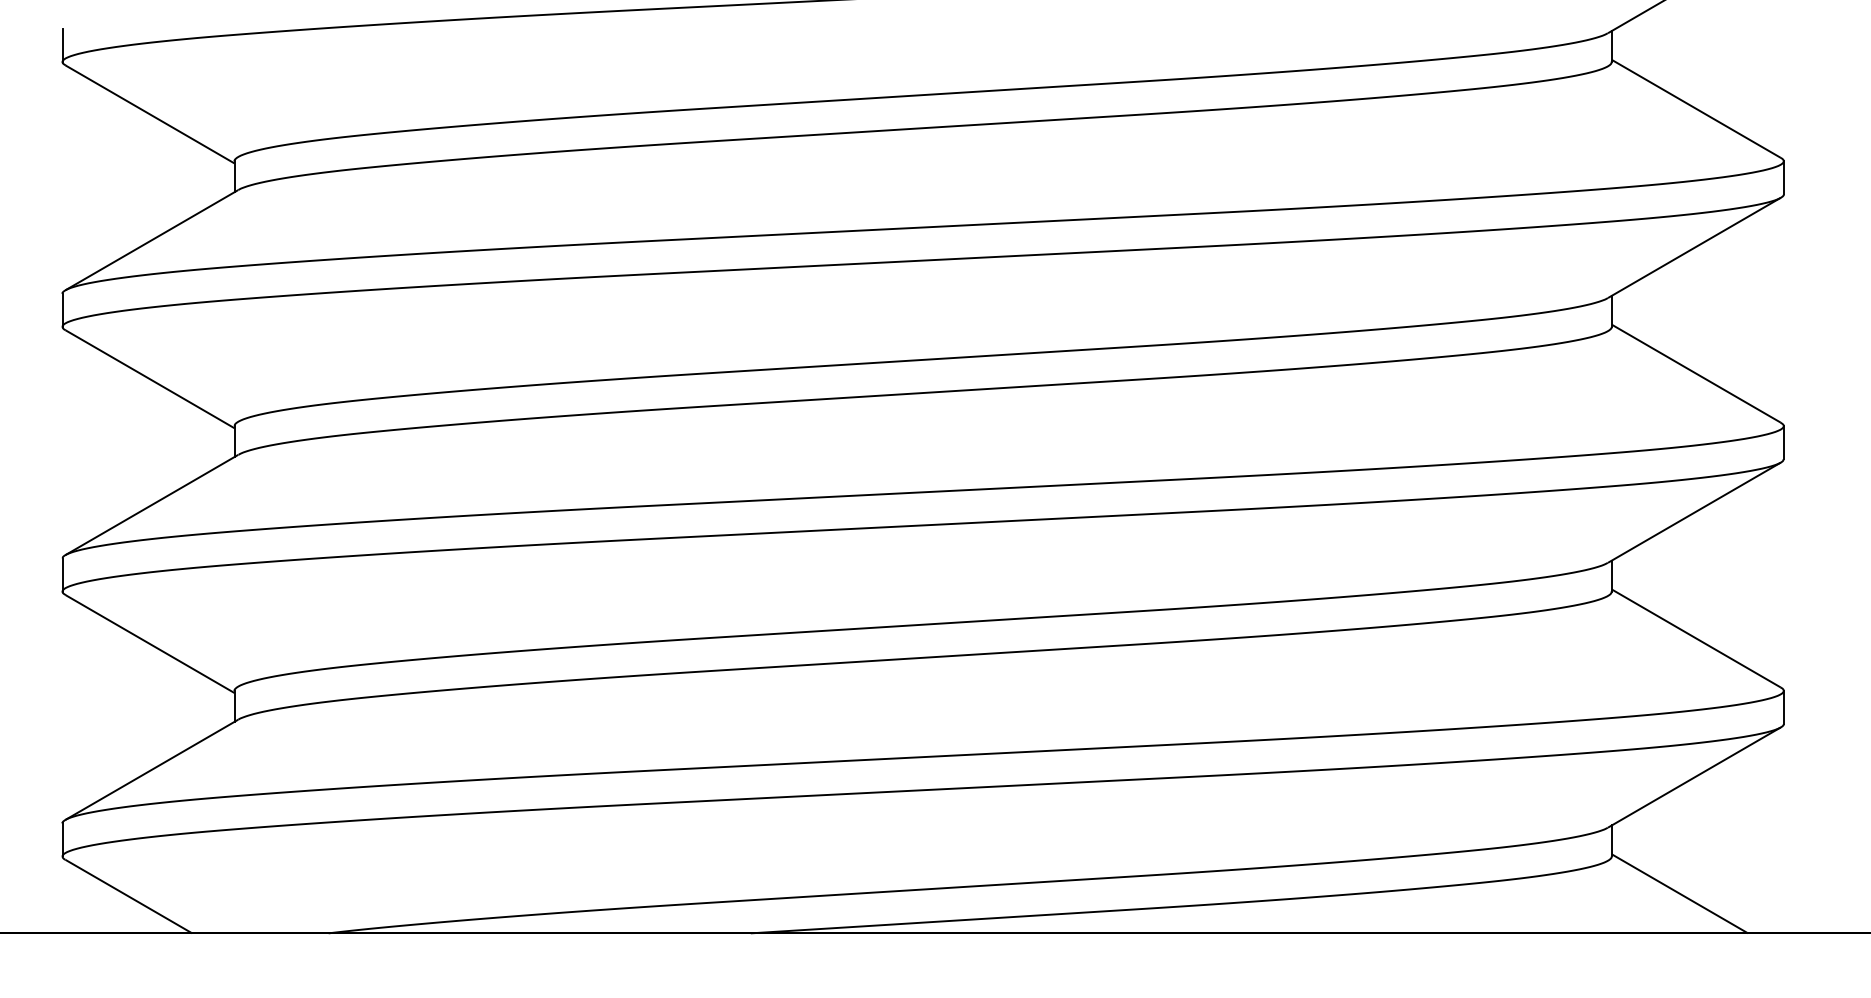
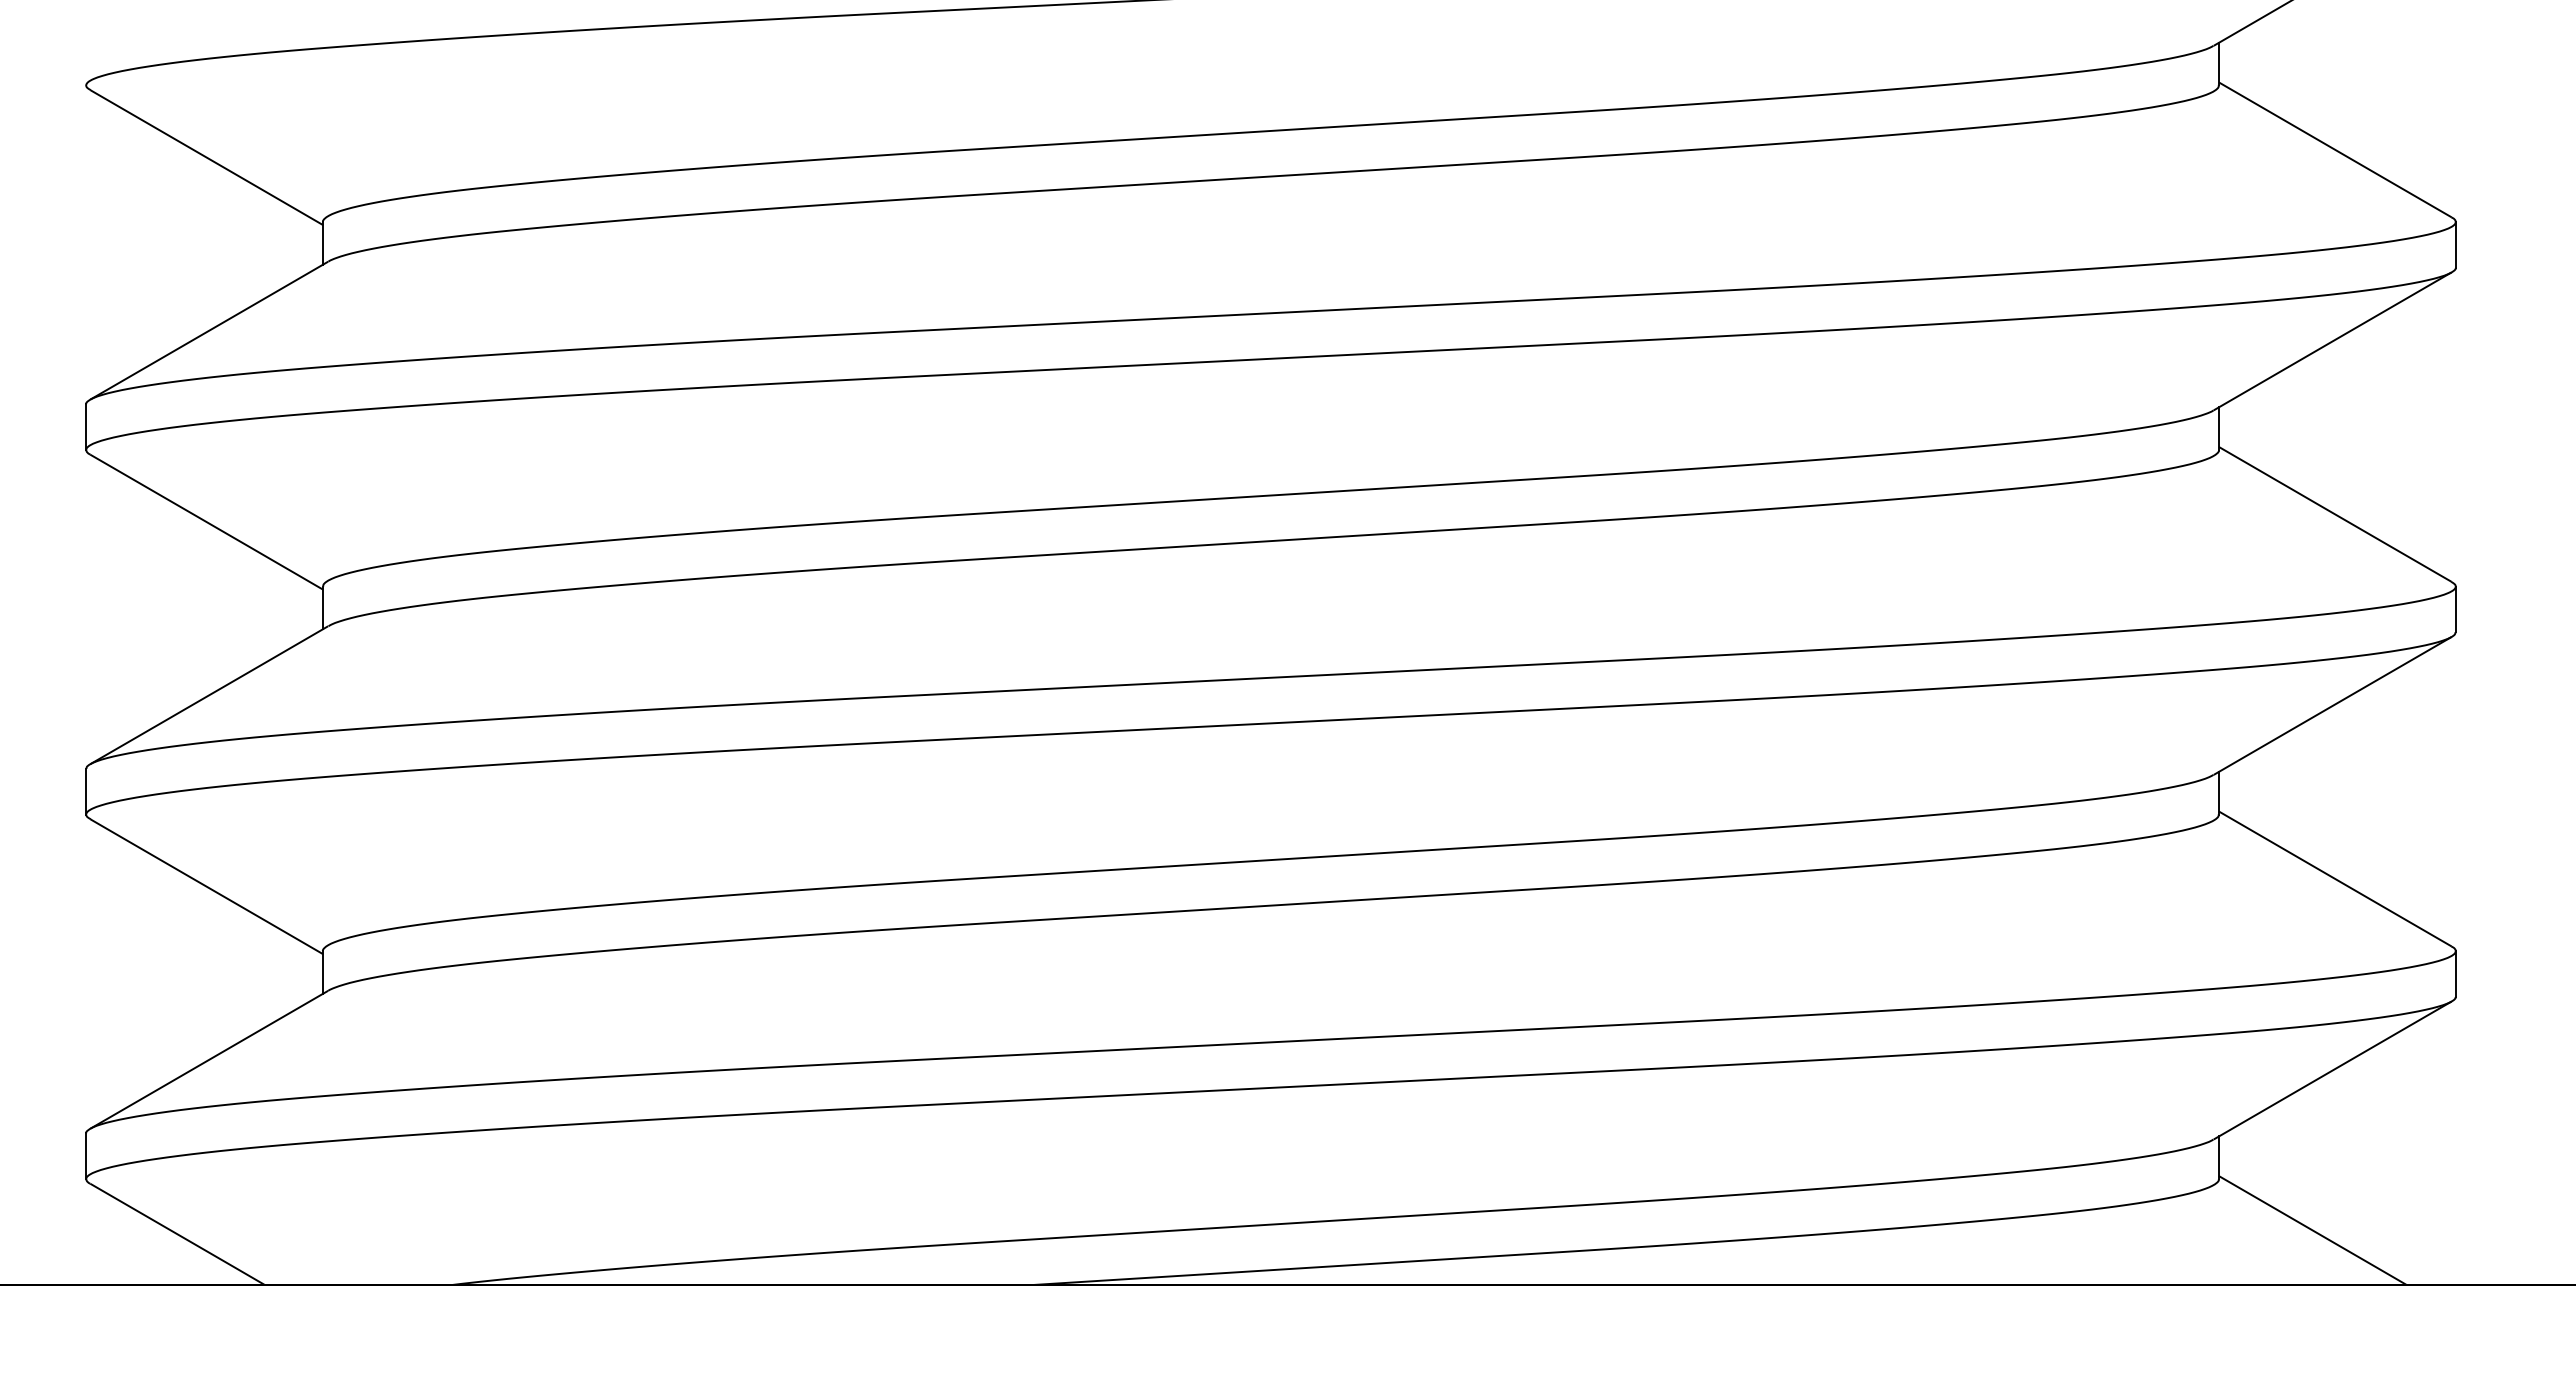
line: (62, 45) -> (86, 62), removed

